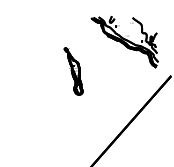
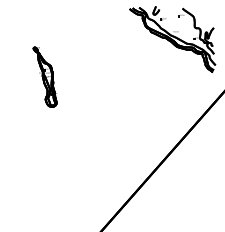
part: (73, 70) -> (44, 76), moved

